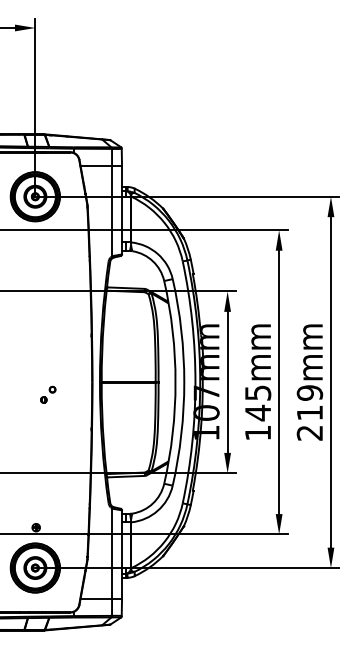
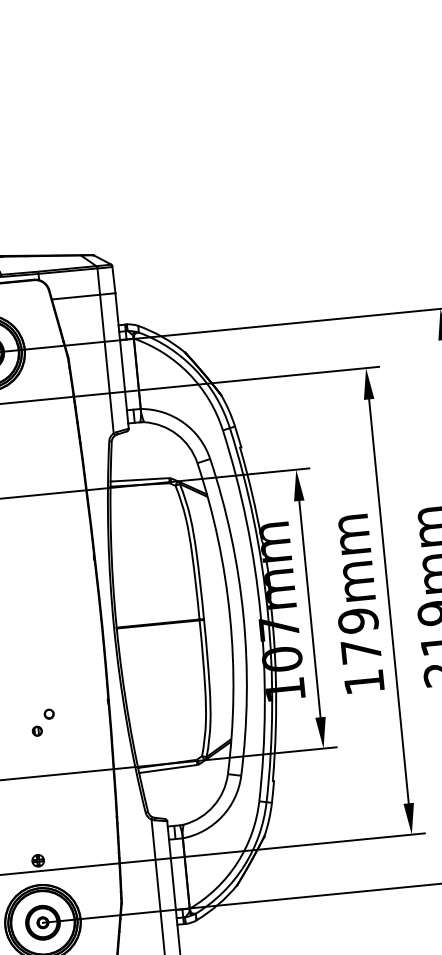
part: (48, 394) -> (43, 722), moved
text: (257, 403) -> (358, 637), 145mm -> 179mm

